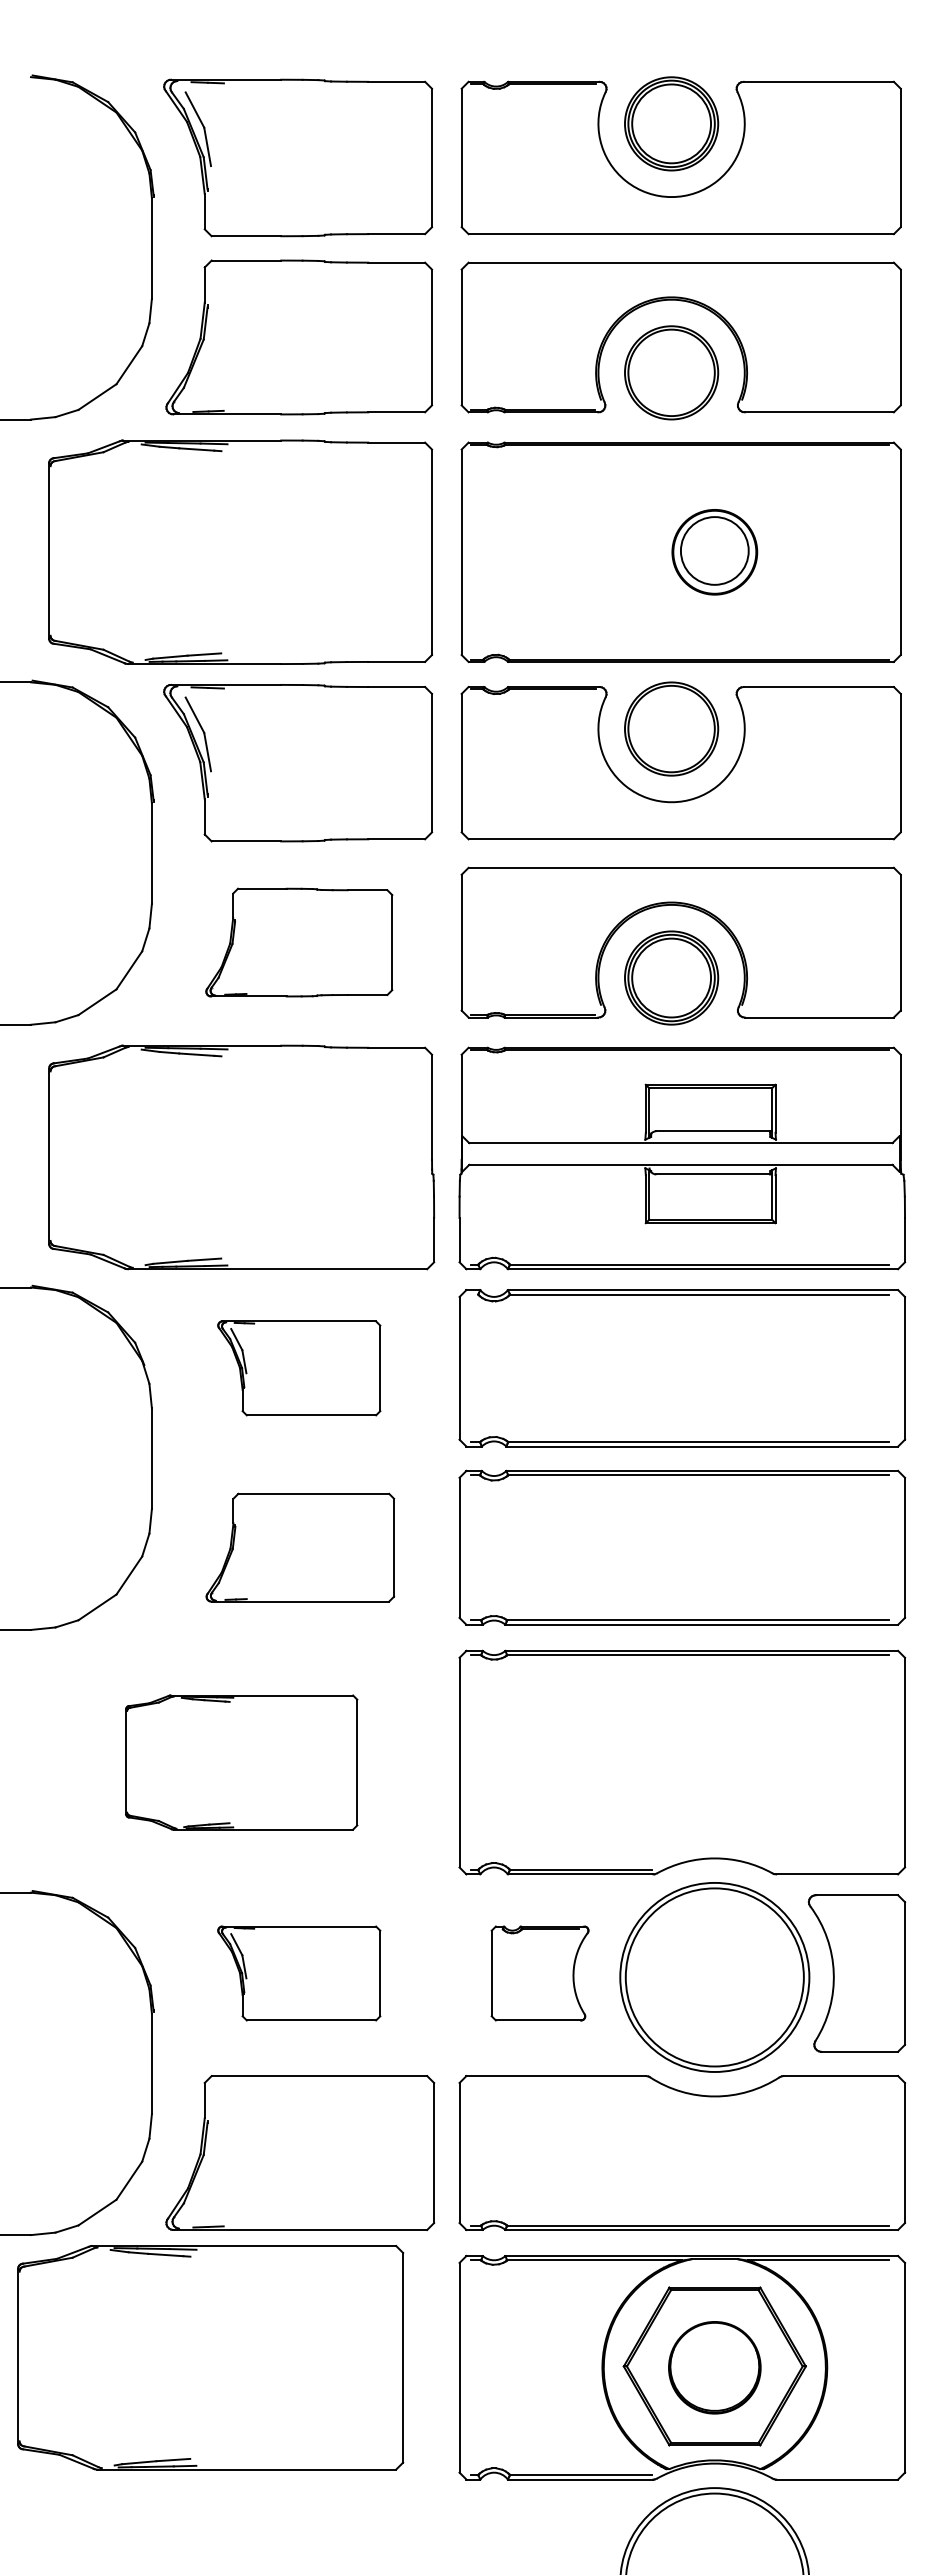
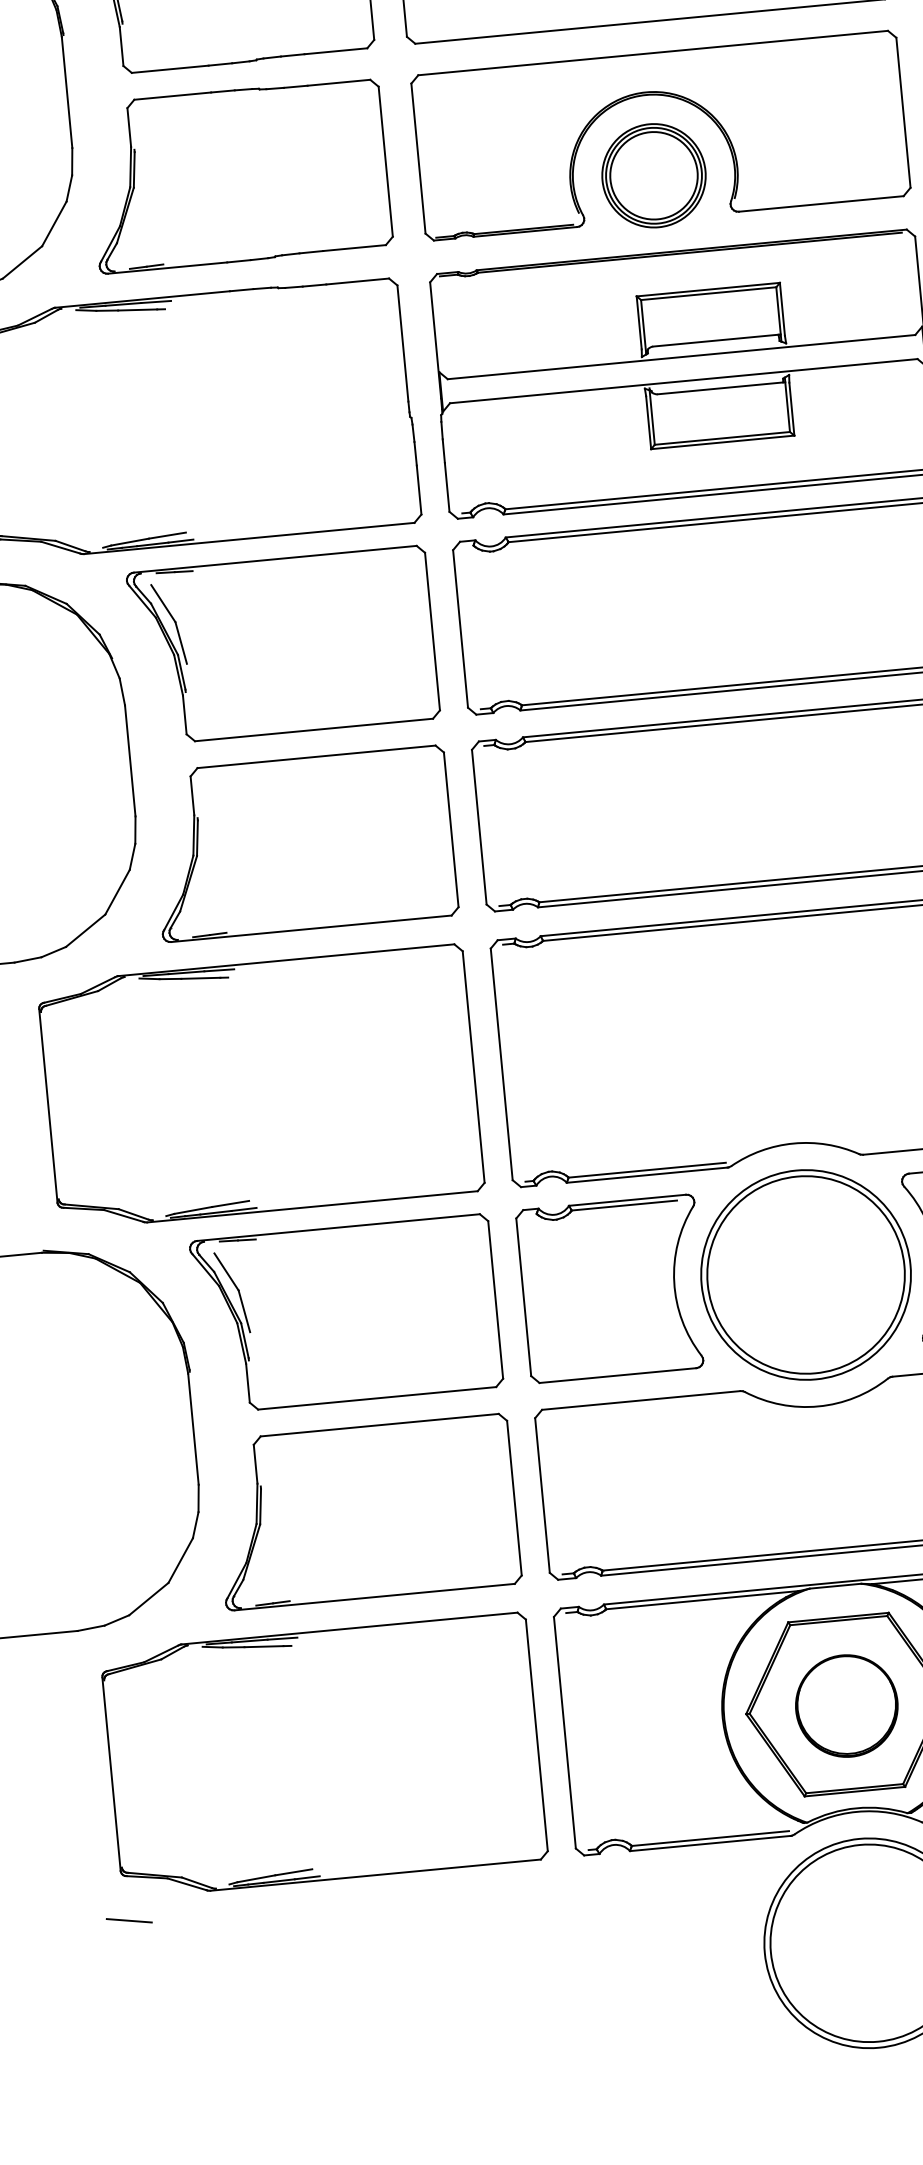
part: (299, 942) -> (239, 175), size x1.43
part: (299, 1368) -> (283, 645), size x1.67
part: (300, 1547) -> (303, 843), size x1.43
part: (241, 1762) -> (260, 1087), size x1.67
part: (299, 1973) -> (346, 1313), size x1.67
part: (539, 1973) -> (612, 1288), size x1.67
part: (210, 2357) -> (324, 1755), moved
line: (52, 2499) -> (129, 1920), added

